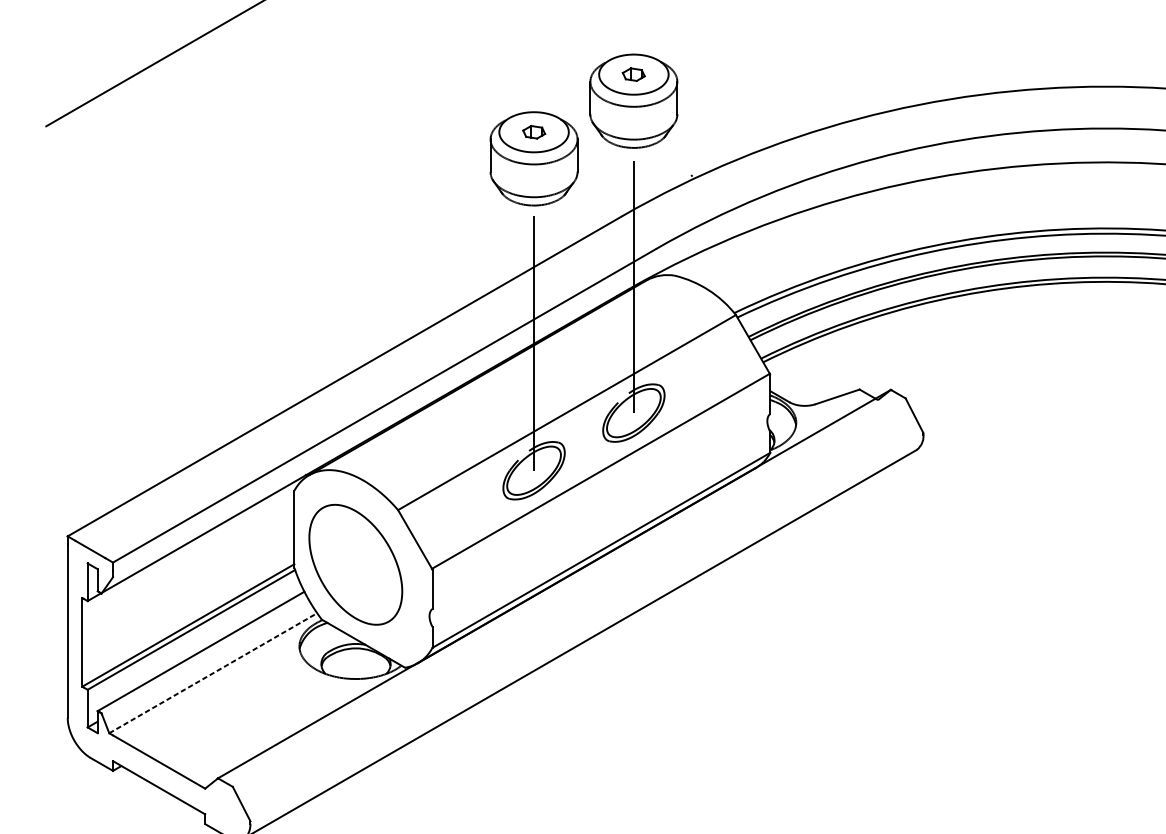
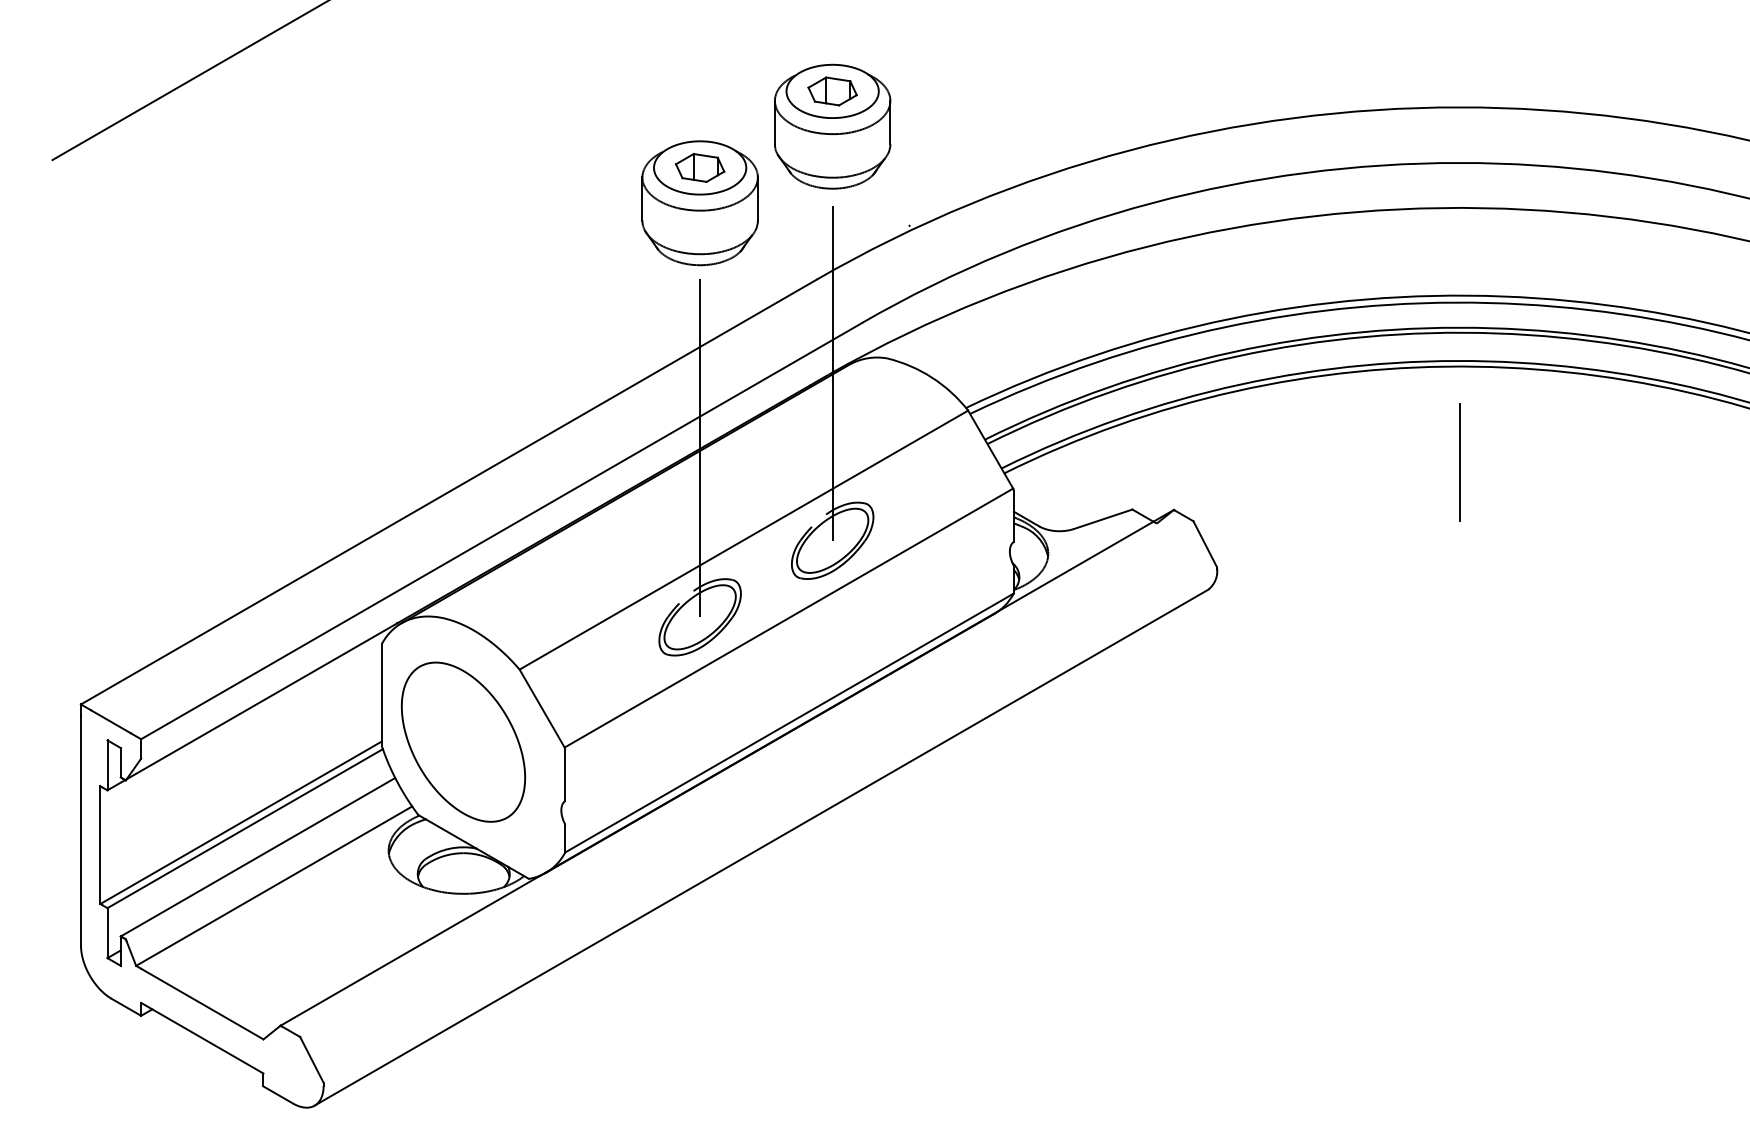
part: (633, 74) -> (832, 91), size x1.67
part: (534, 131) -> (700, 167), size x1.67
line: (1106, 354) -> (1459, 462), added
line: (213, 672) -> (274, 885), dashed -> solid

